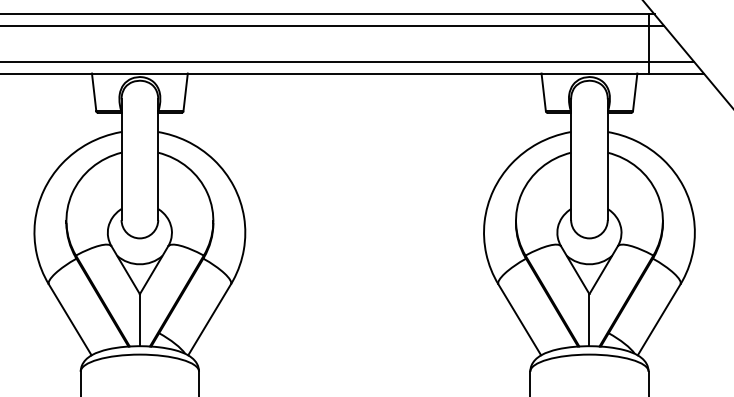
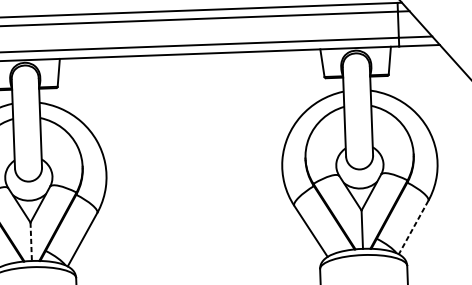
line: (139, 320) -> (30, 242), solid -> dashed
line: (658, 320) -> (413, 228), solid -> dashed

